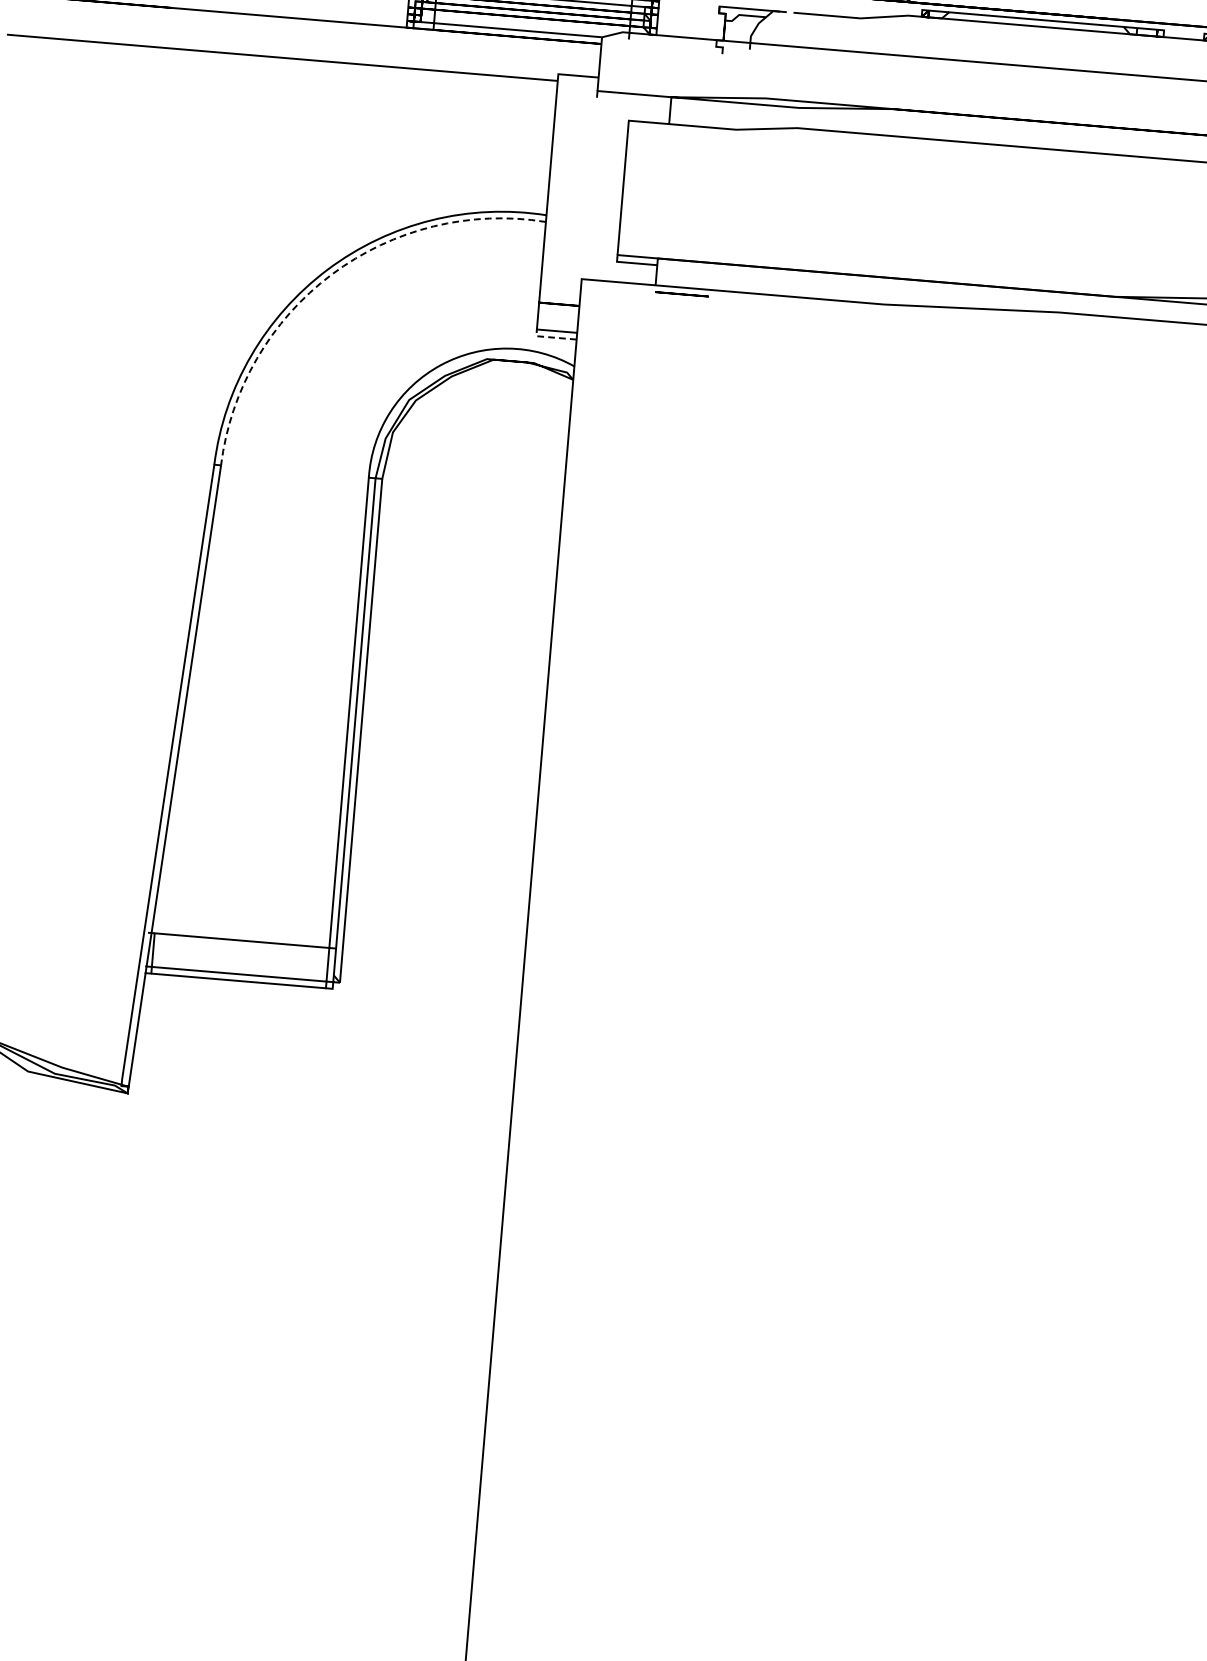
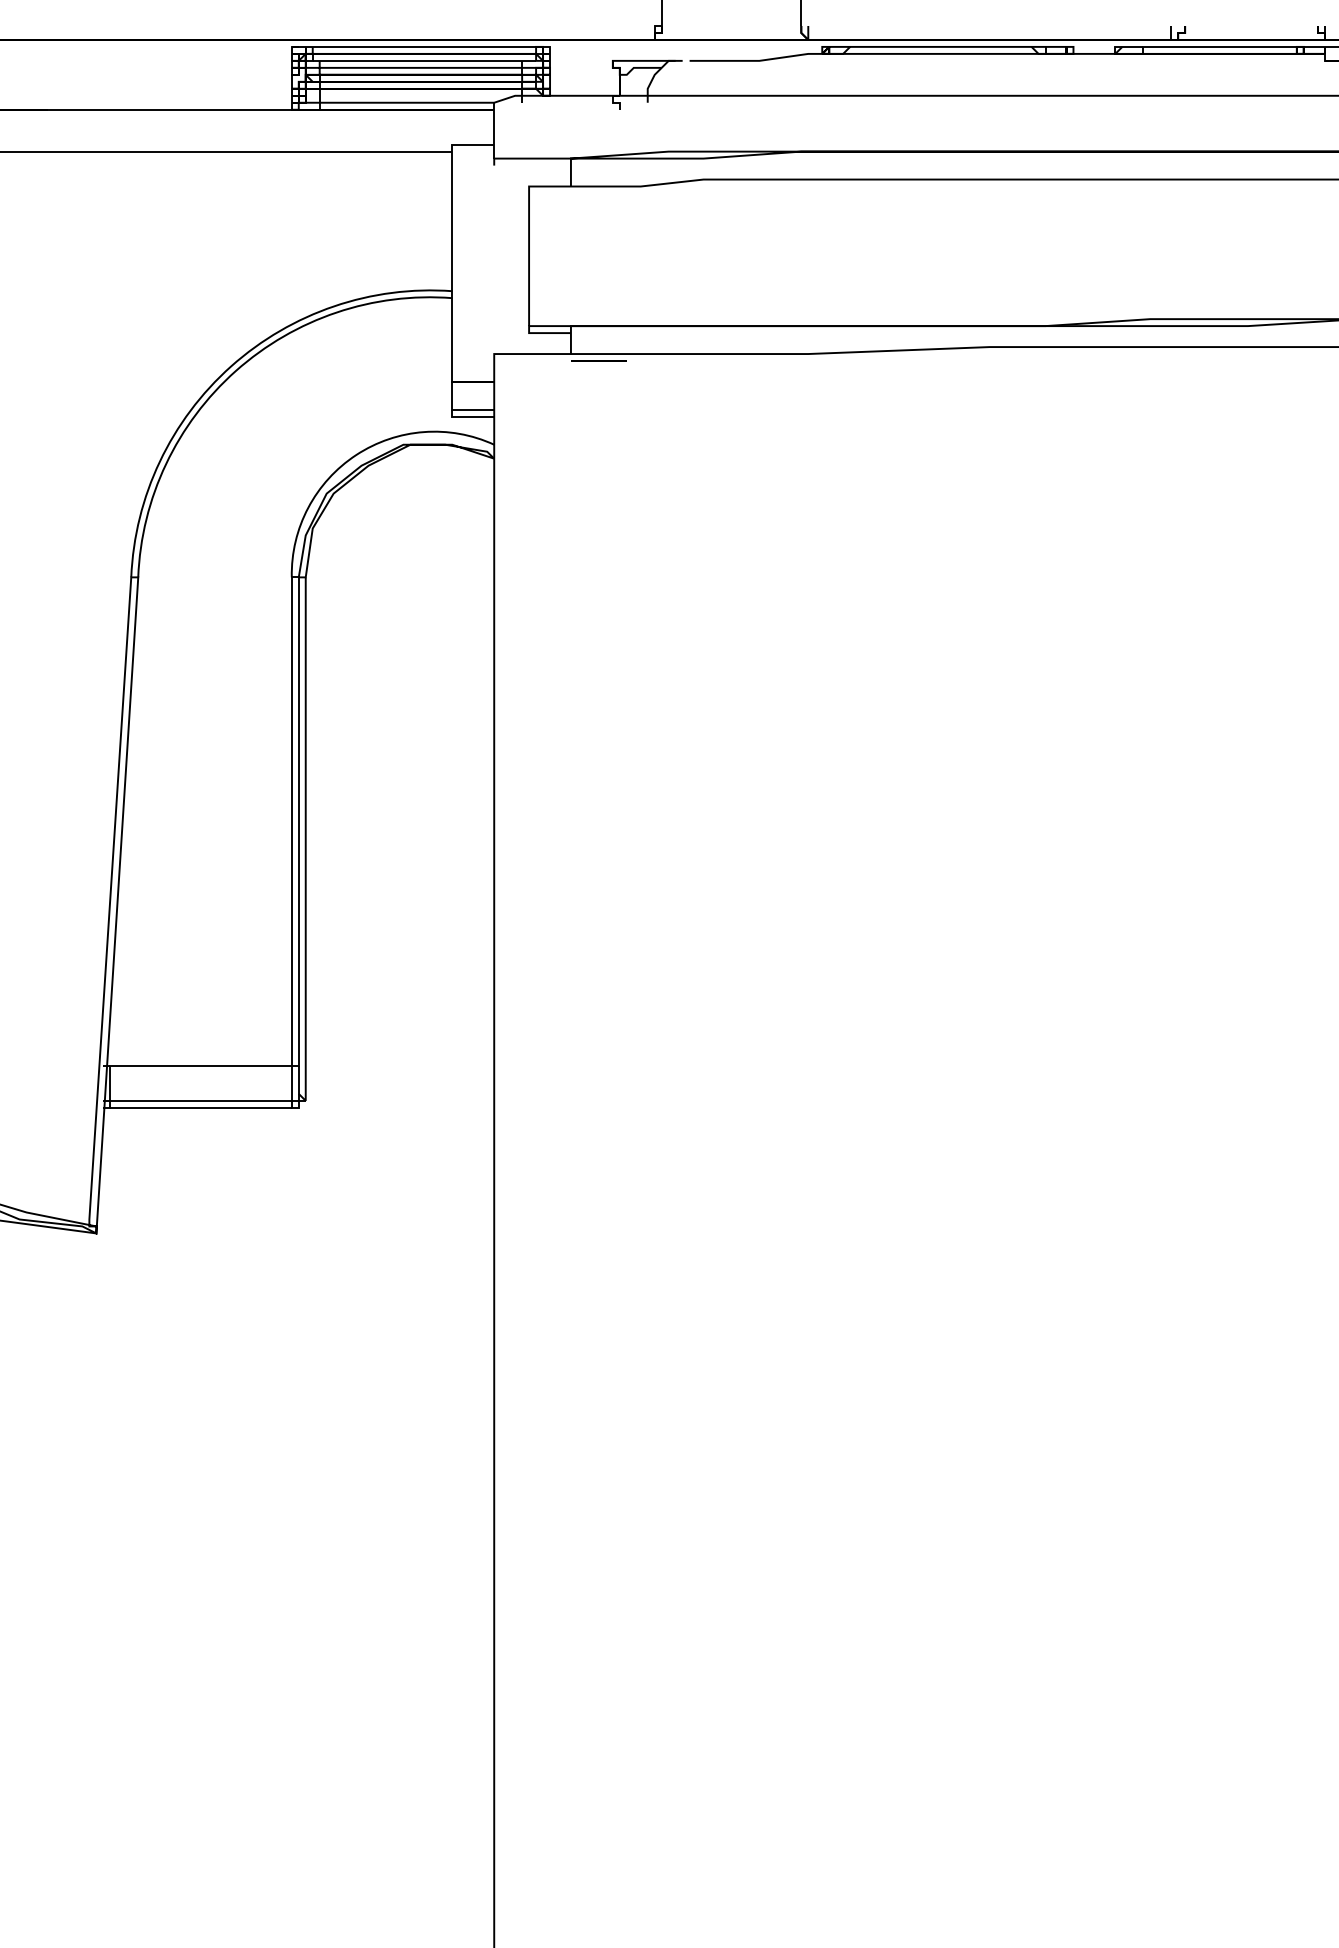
arc: (331, 274) -> (235, 370), dashed -> solid
line: (552, 337) -> (469, 416), dashed -> solid

